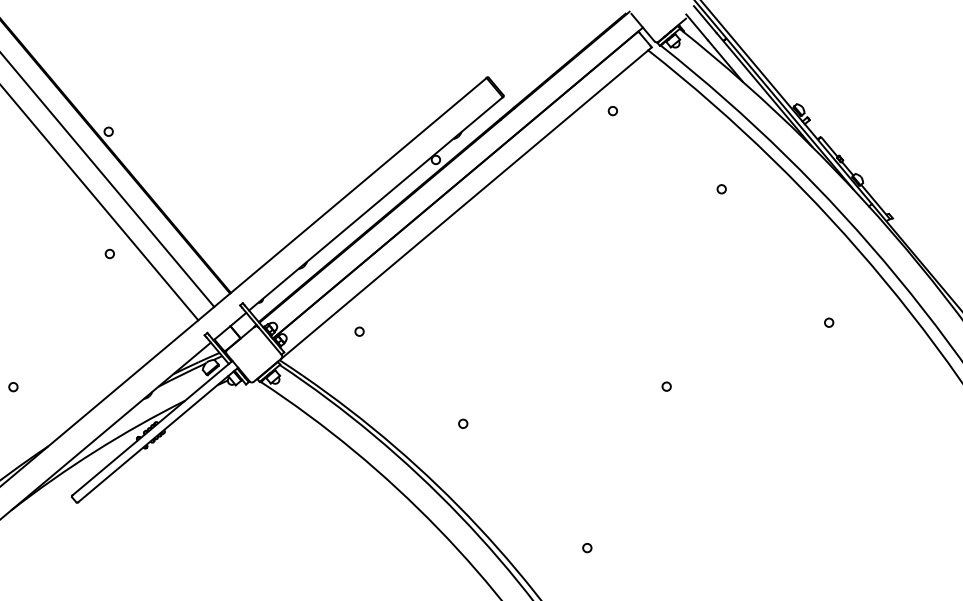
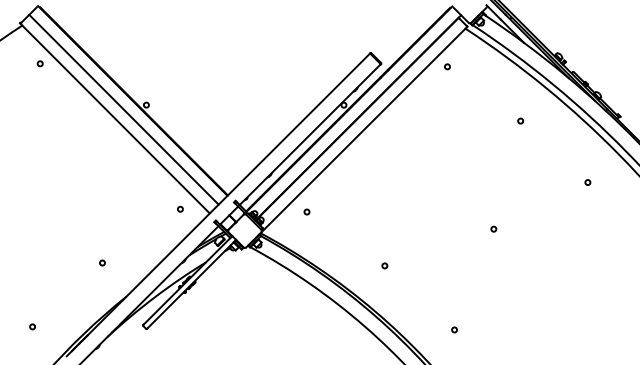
circle: (721, 188) -> (520, 120), moved
circle: (110, 252) -> (180, 208), moved
circle: (462, 423) -> (384, 265), moved

